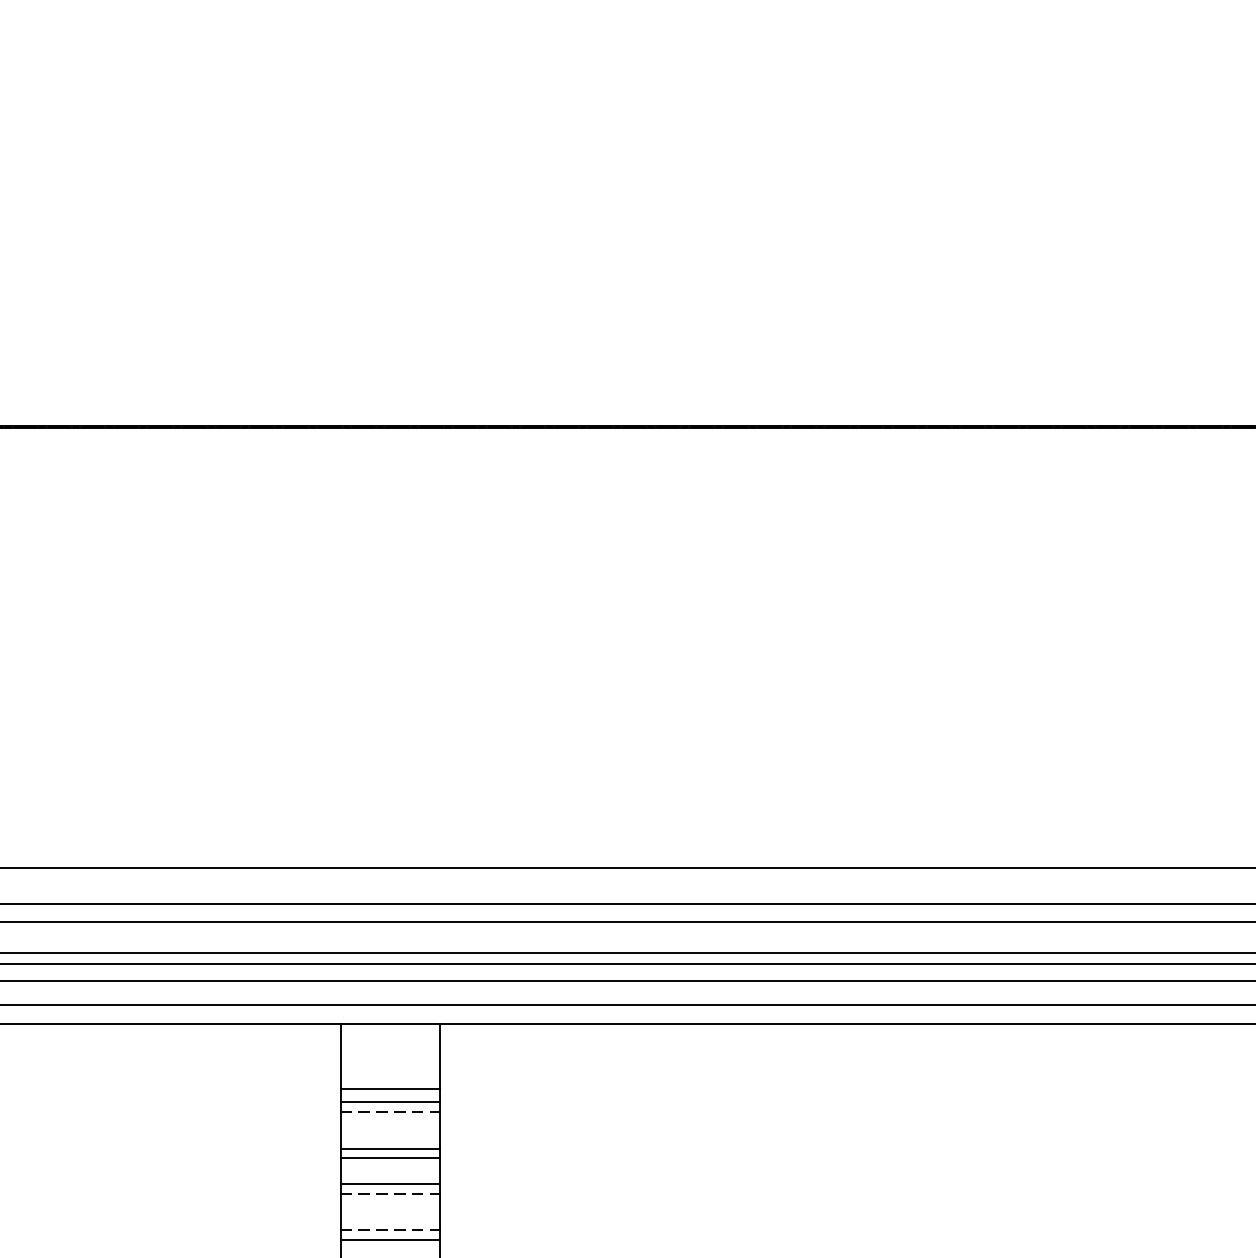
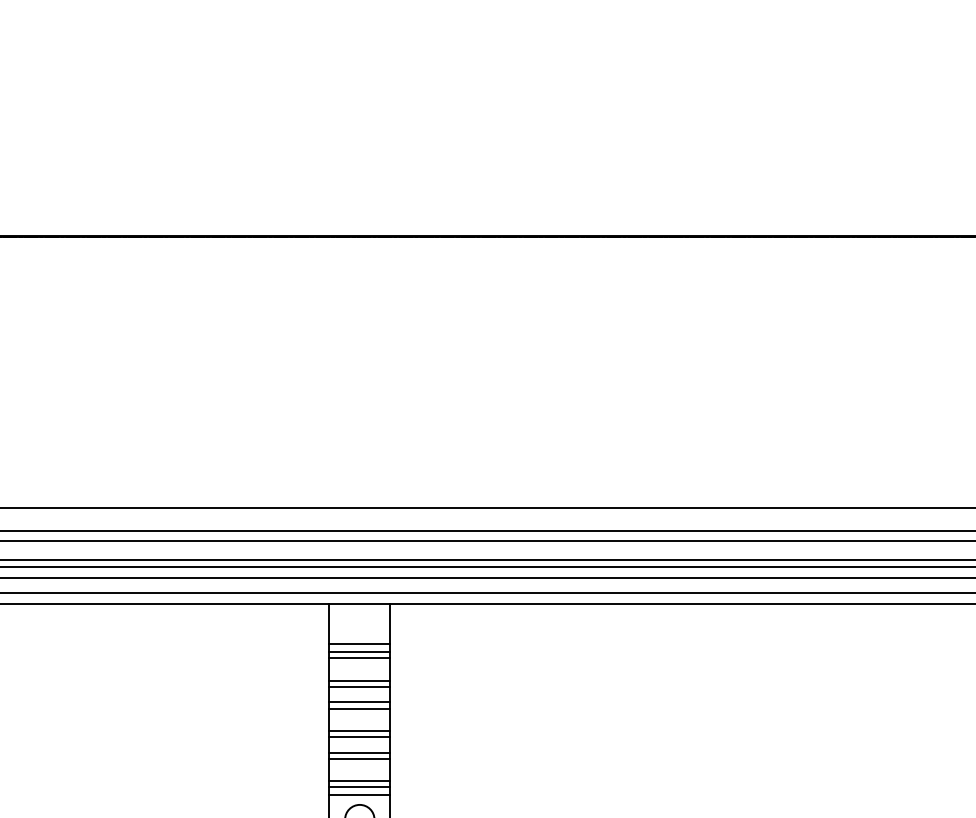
line: (389, 1112) -> (359, 658), dashed -> solid
line: (389, 1193) -> (359, 708), dashed -> solid
line: (389, 1230) -> (359, 731), dashed -> solid

